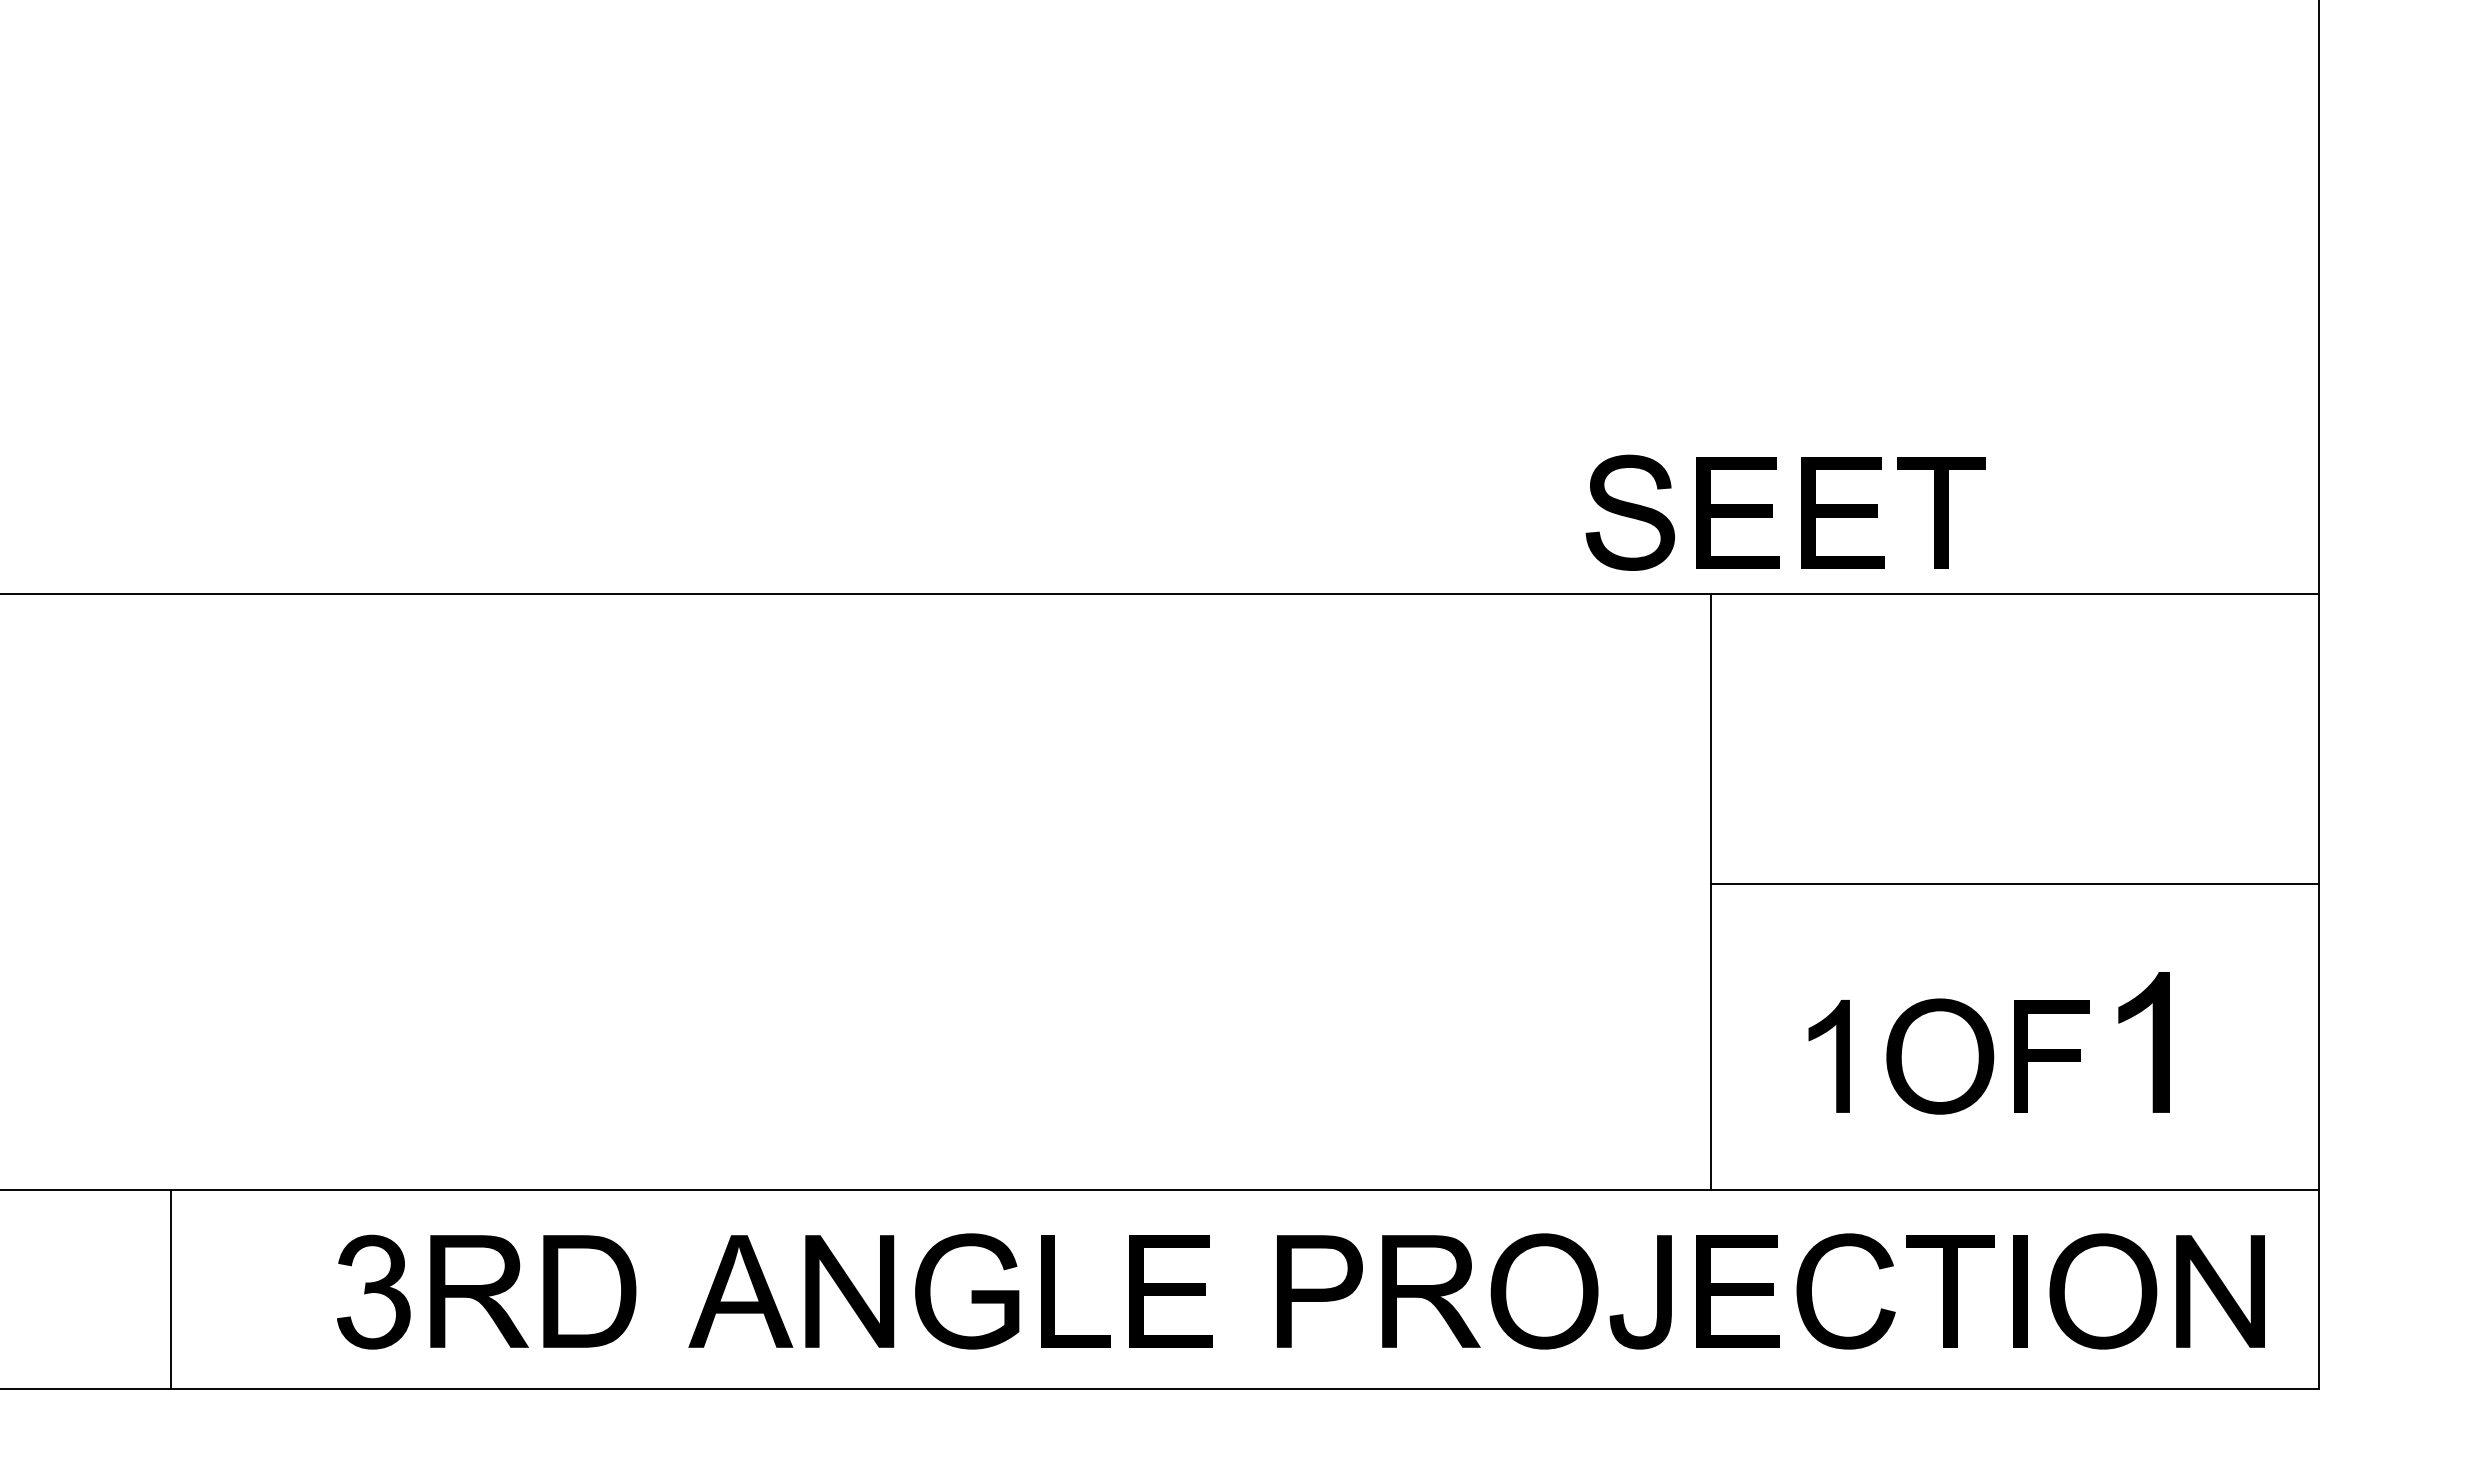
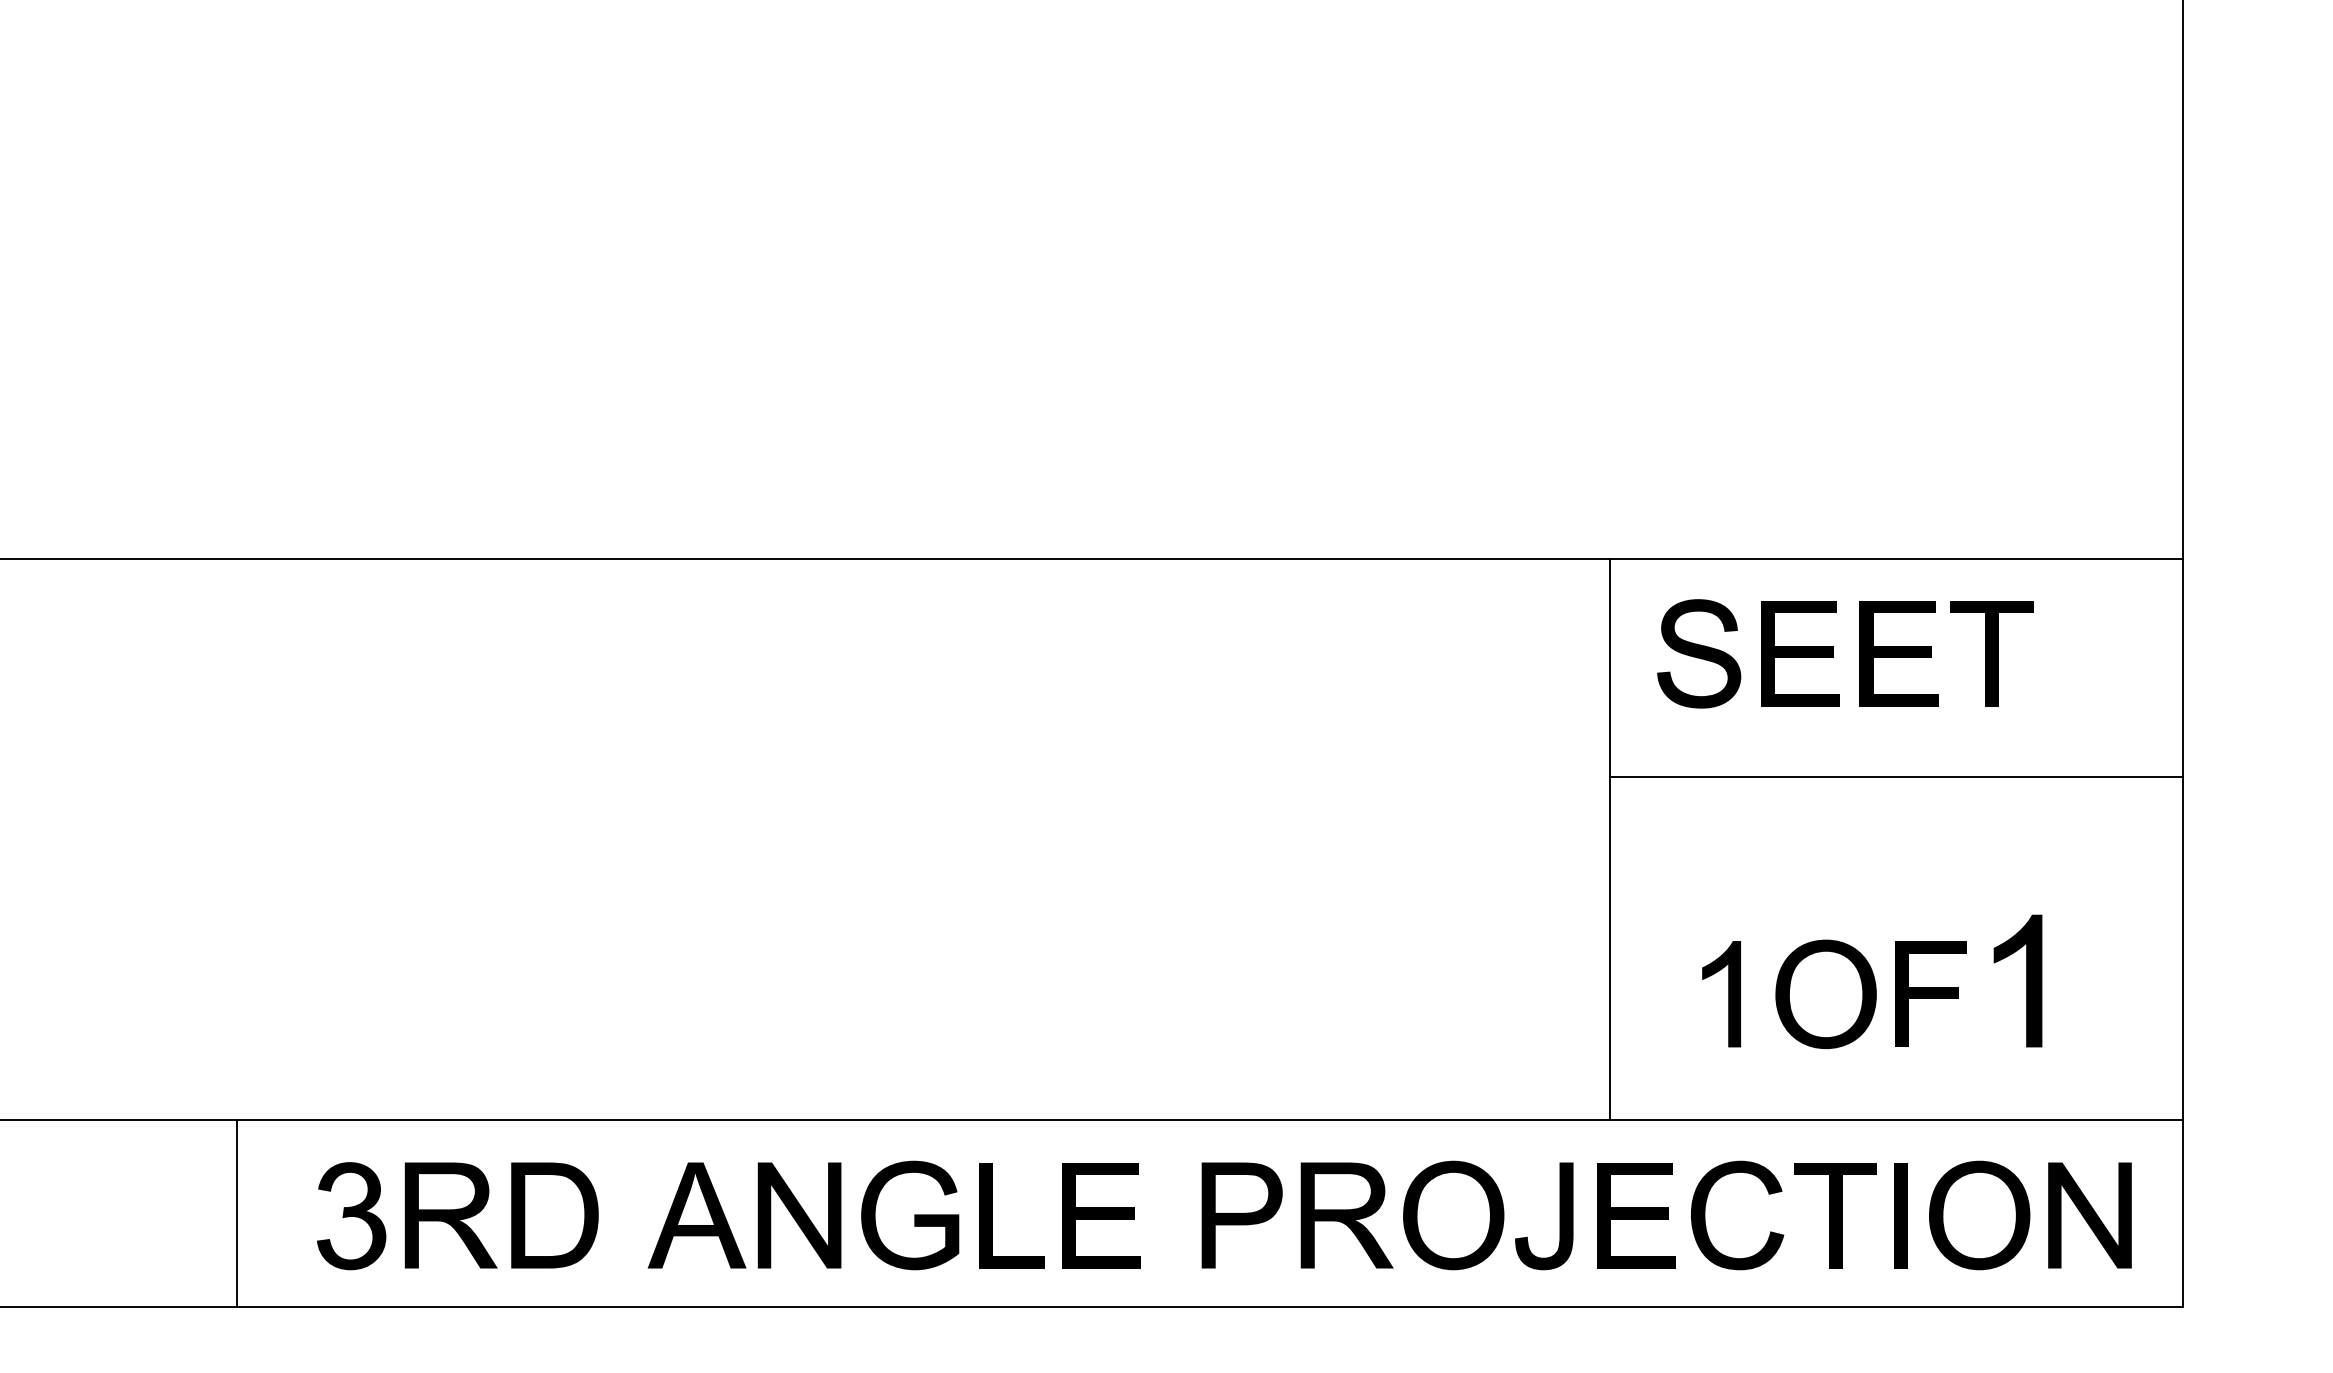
part: (1772, 512) -> (1832, 653), moved
line: (2015, 884) -> (1896, 776), moved
line: (170, 1288) -> (236, 1212), moved

